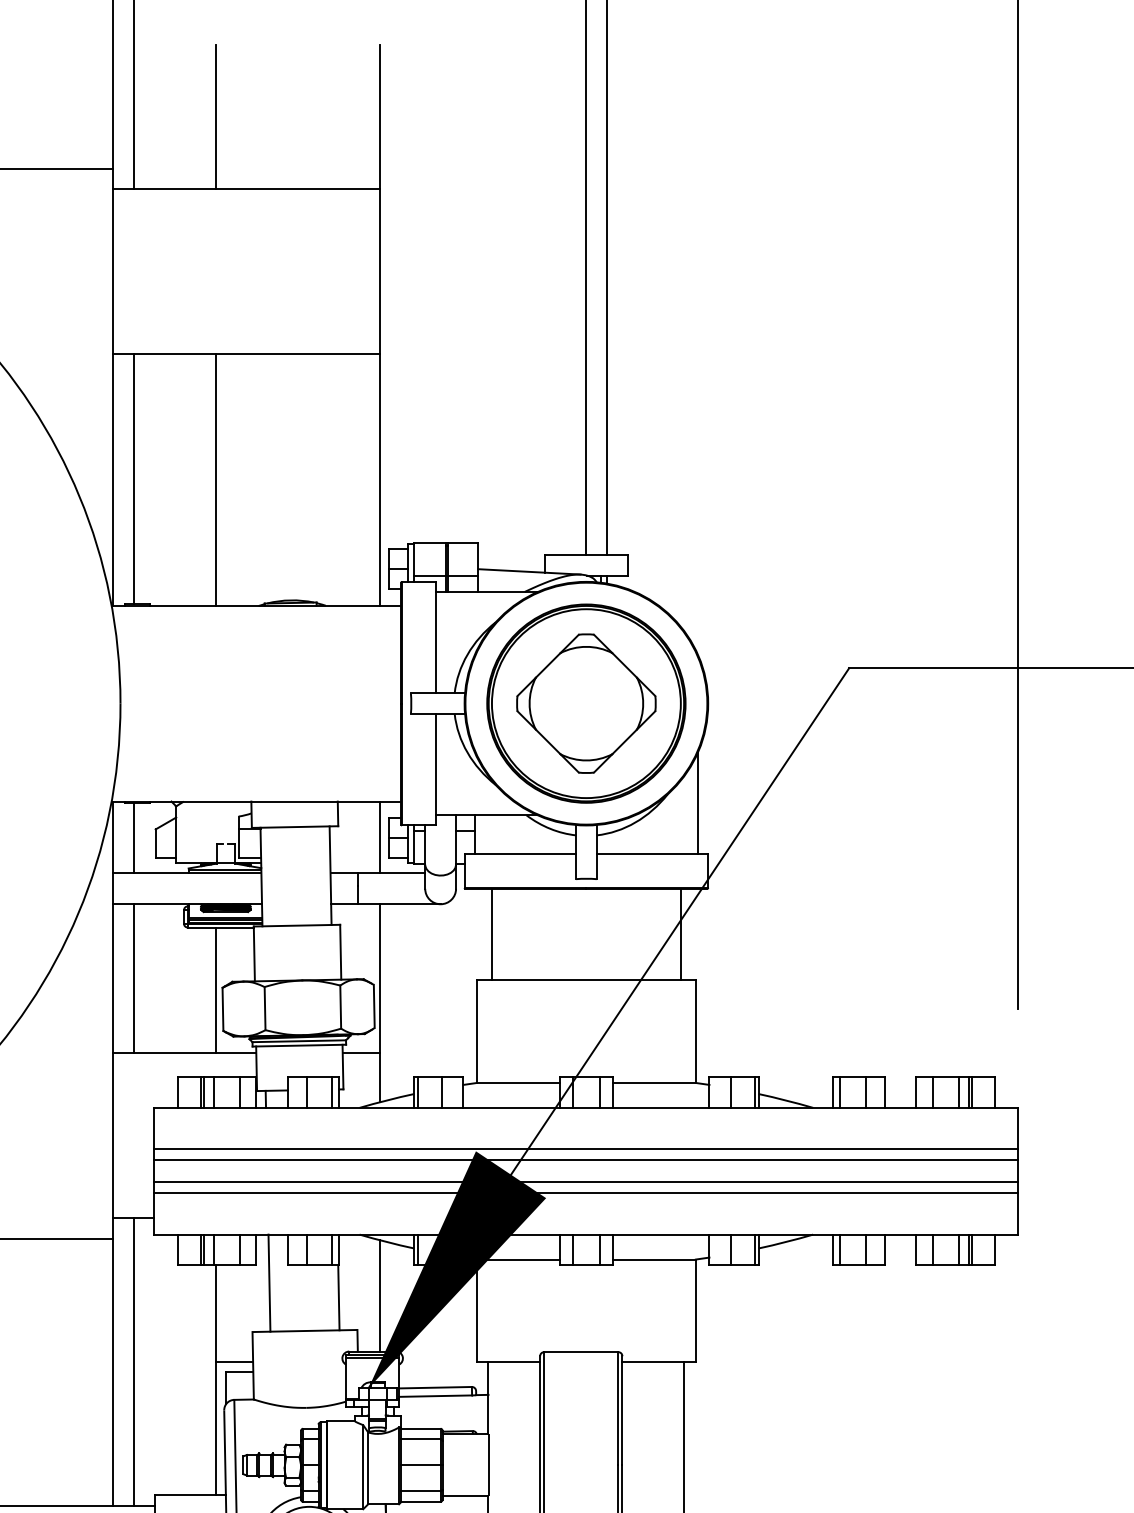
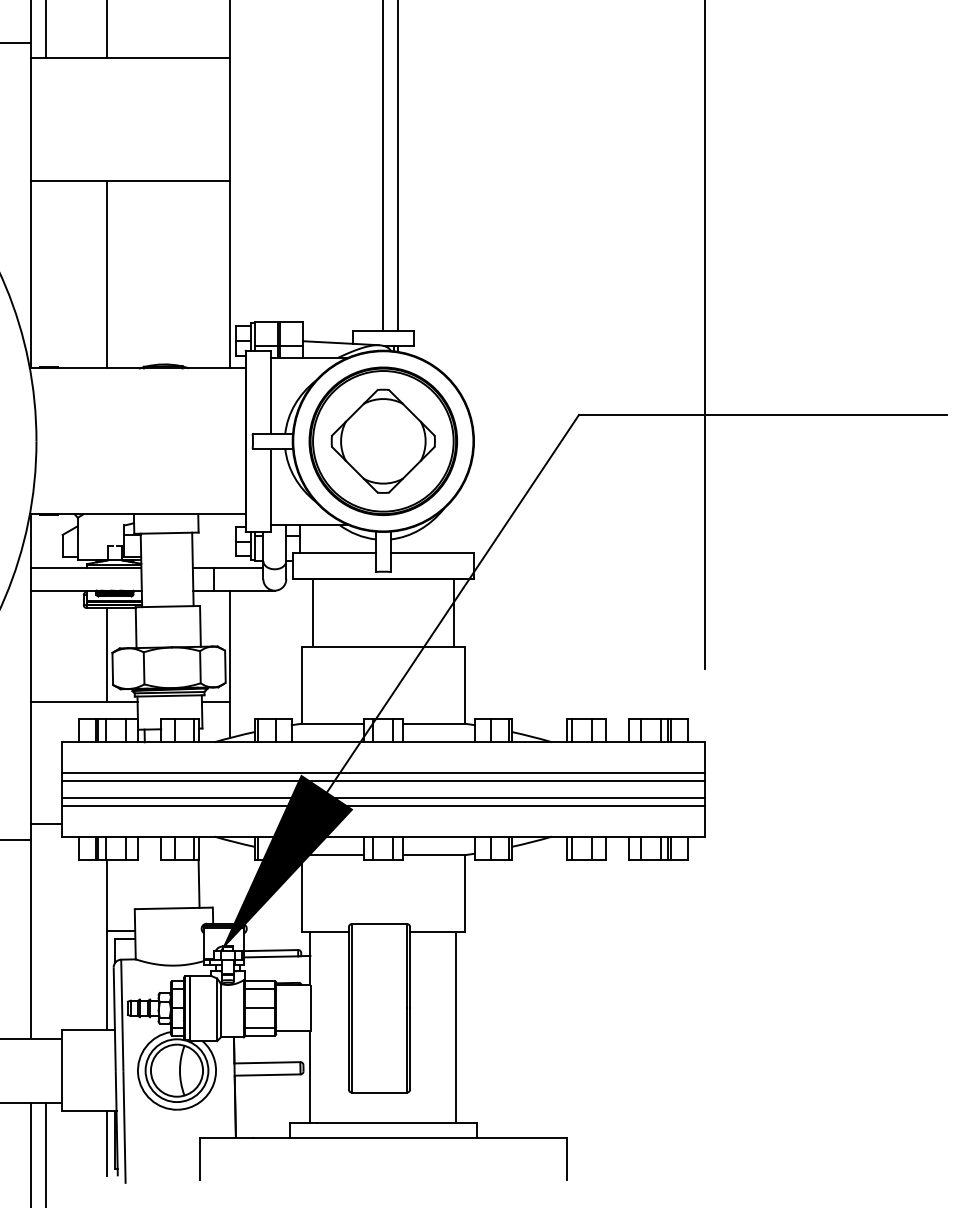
line: (133, 478) -> (46, 273), removed
line: (698, 803) -> (466, 515), removed
line: (379, 836) -> (229, 540), removed
line: (133, 838) -> (46, 541), removed
line: (133, 977) -> (46, 645), removed
line: (269, 1282) -> (147, 872), removed
line: (379, 1294) -> (229, 881), removed
line: (133, 1362) -> (46, 931), removed

